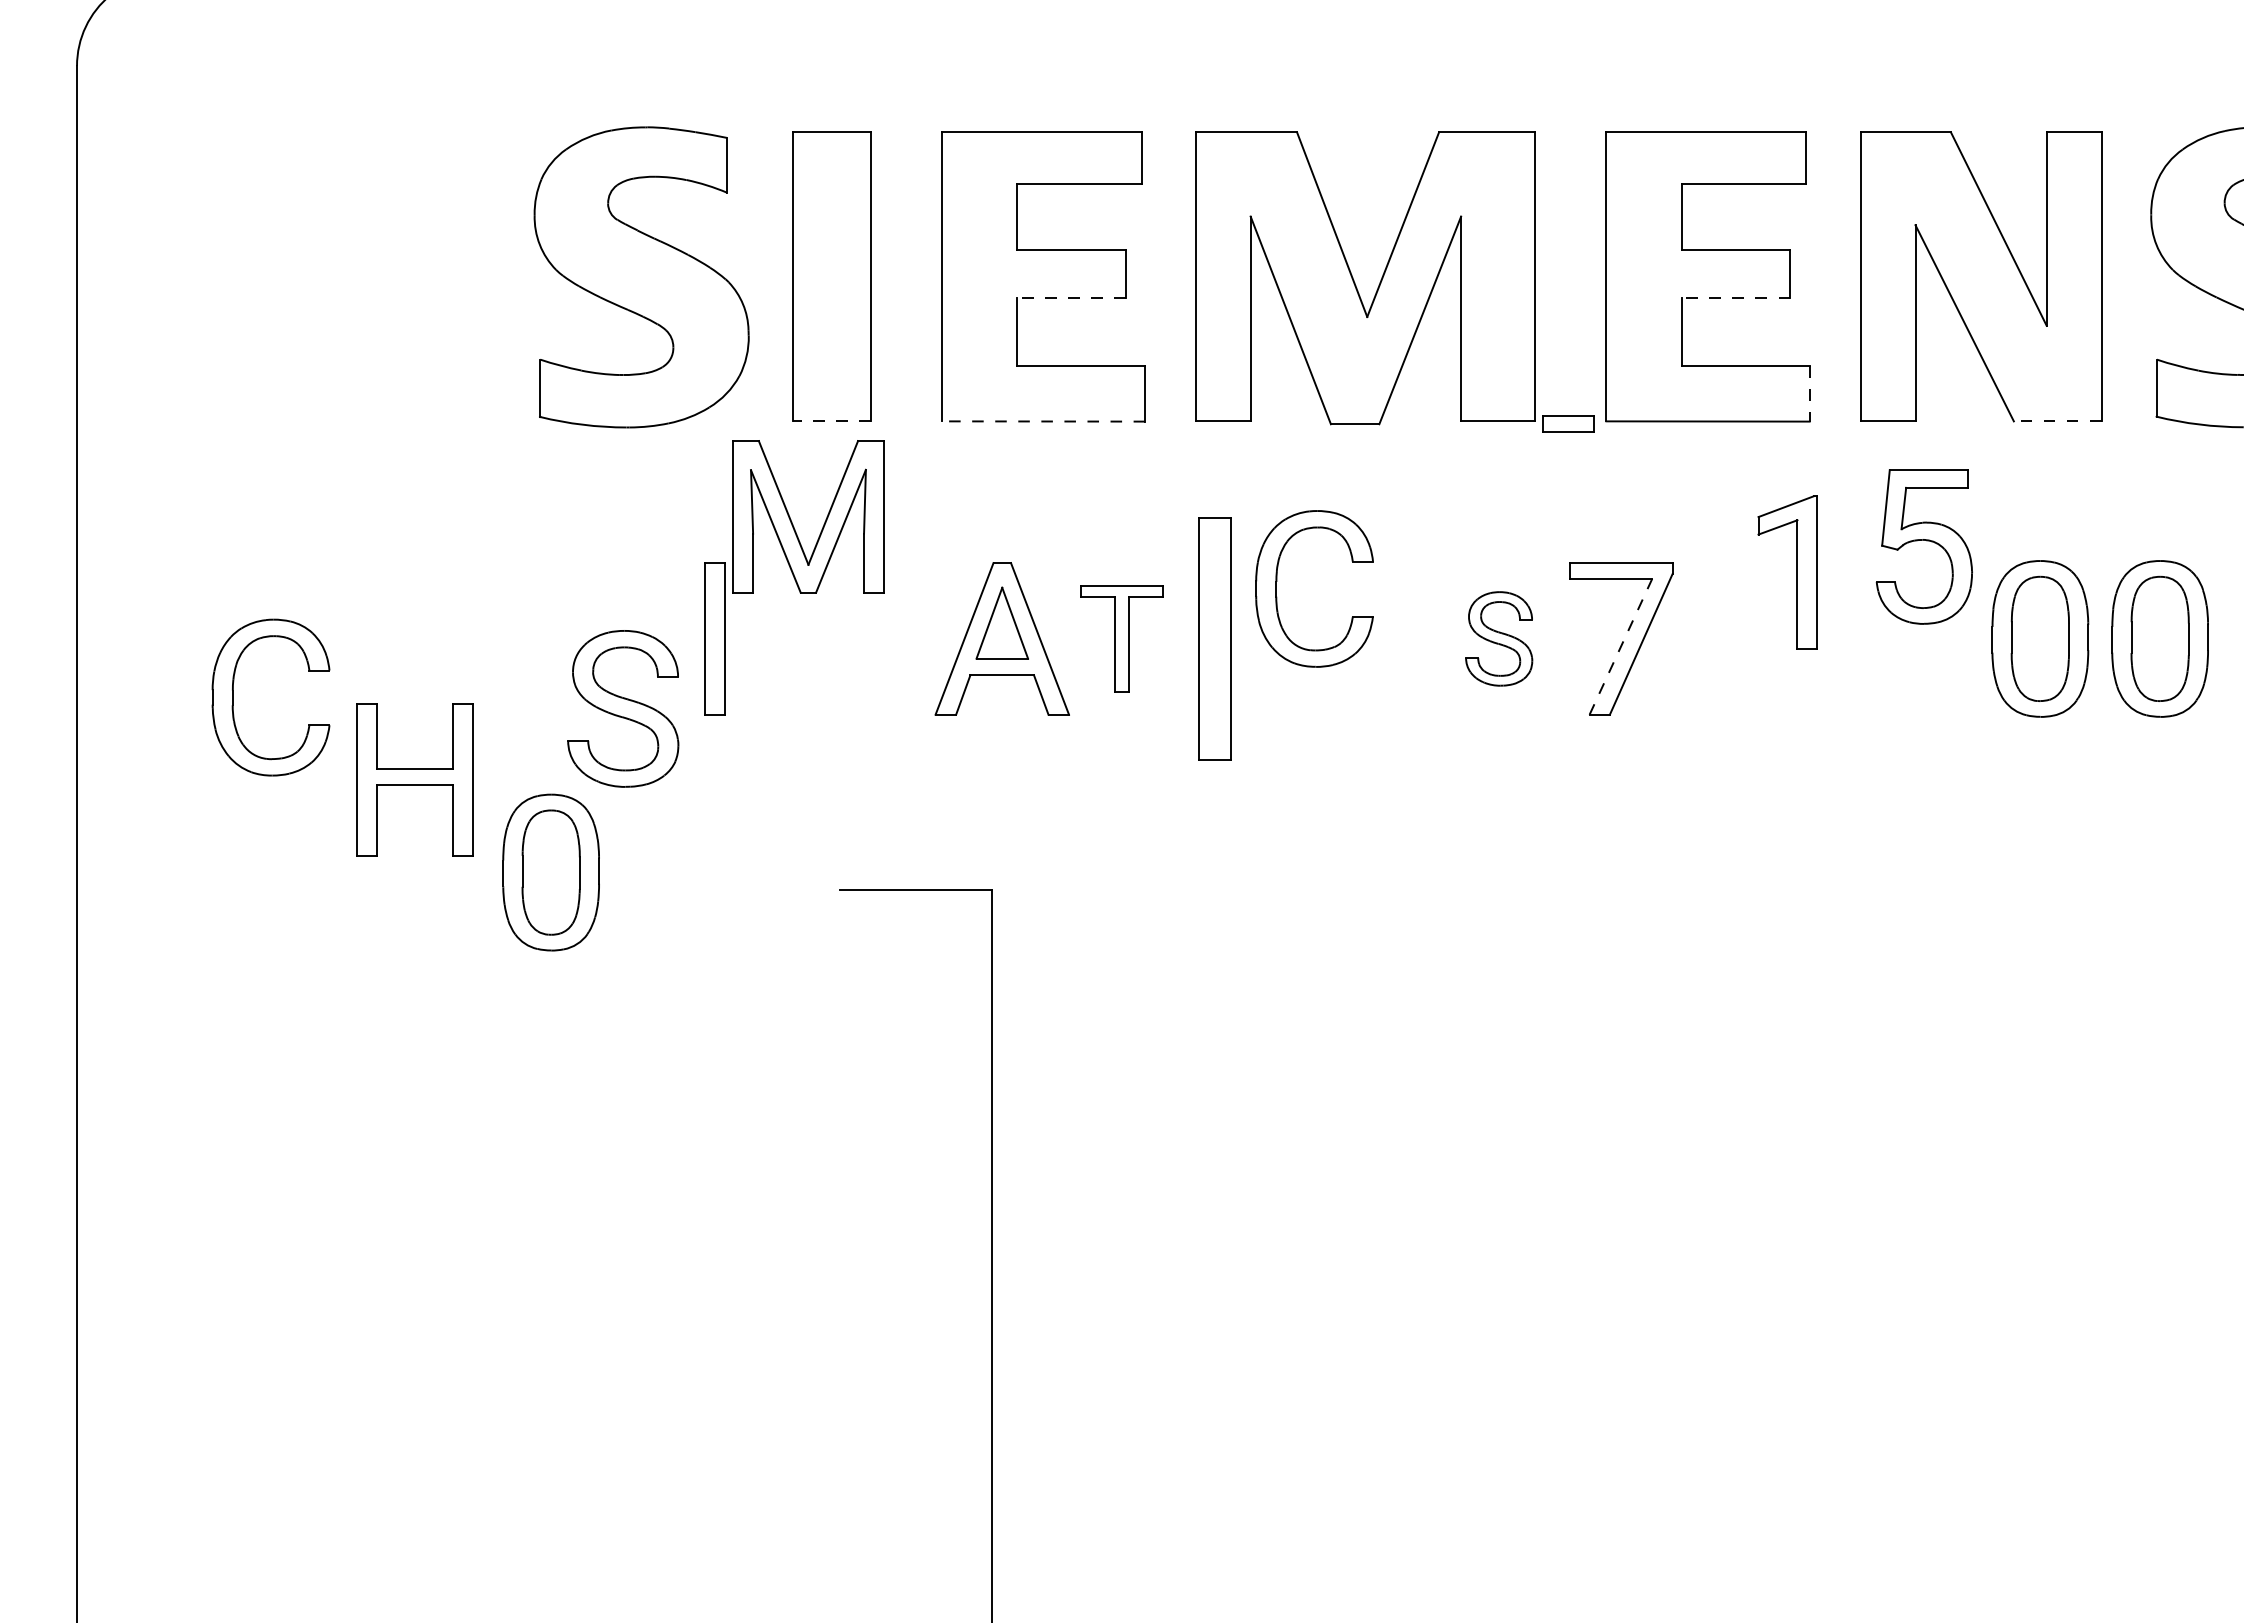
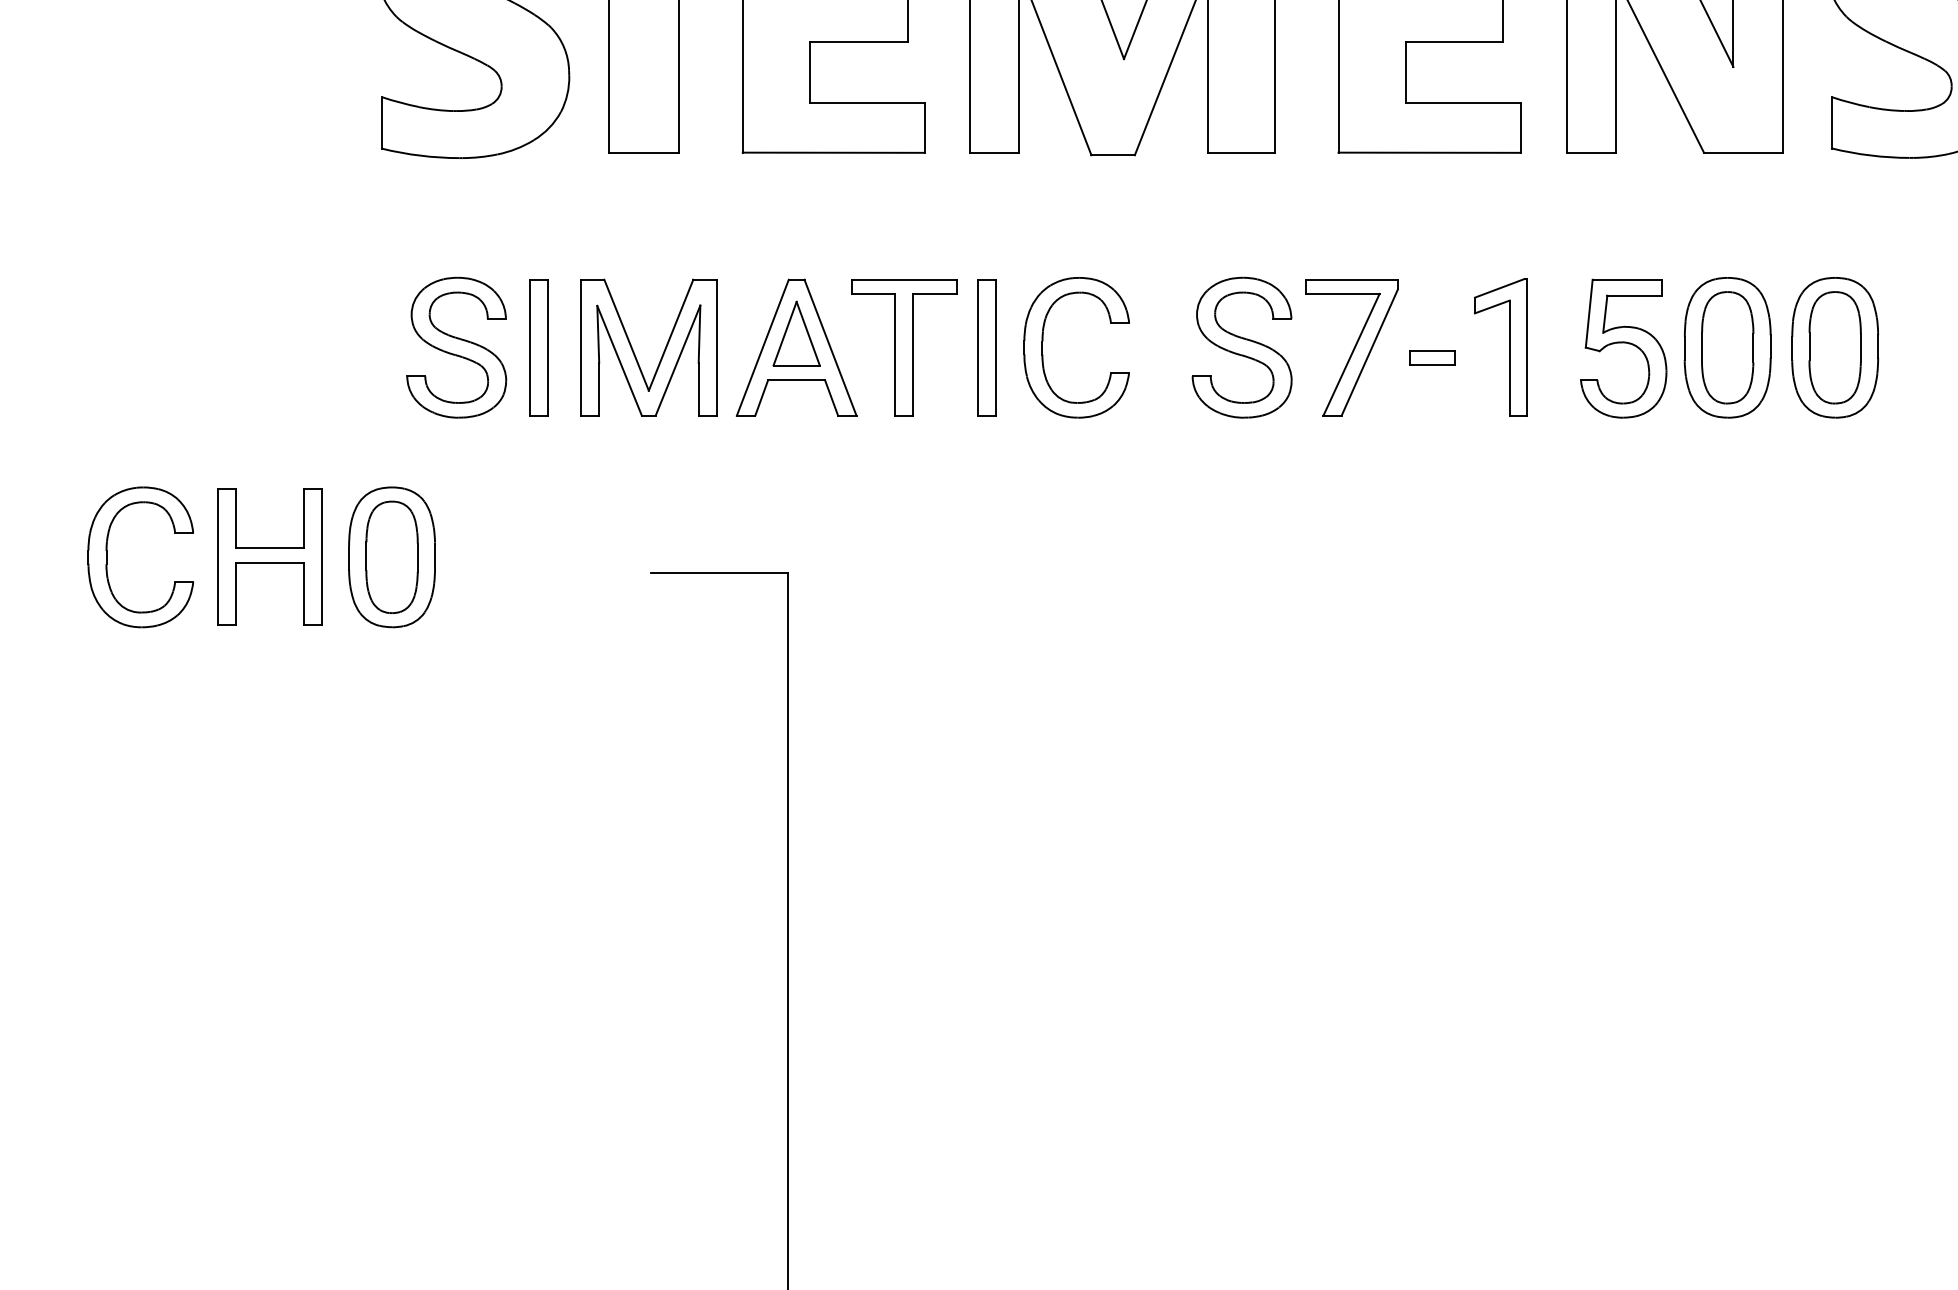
line: (1071, 297) -> (858, 41), dashed -> solid
line: (1735, 297) -> (1454, 41), dashed -> solid
line: (1809, 393) -> (1520, 127), dashed -> solid
line: (831, 421) -> (643, 152), dashed -> solid
line: (1043, 421) -> (833, 152), dashed -> solid
line: (2057, 421) -> (1743, 152), dashed -> solid
part: (1568, 423) -> (1432, 357), moved
part: (792, 521) -> (634, 351), moved
part: (1923, 546) -> (1622, 348), moved
part: (1796, 572) -> (1509, 347), moved
part: (1277, 581) -> (1043, 341), moved
part: (1122, 638) -> (904, 347), size x1.43
part: (1214, 638) -> (987, 347), size x0.62
part: (1499, 638) -> (1242, 347), size x1.67
line: (1620, 646) -> (1351, 354), dashed -> solid
part: (233, 697) -> (107, 557), moved
part: (623, 708) -> (456, 347), moved
part: (414, 779) -> (269, 557), moved

